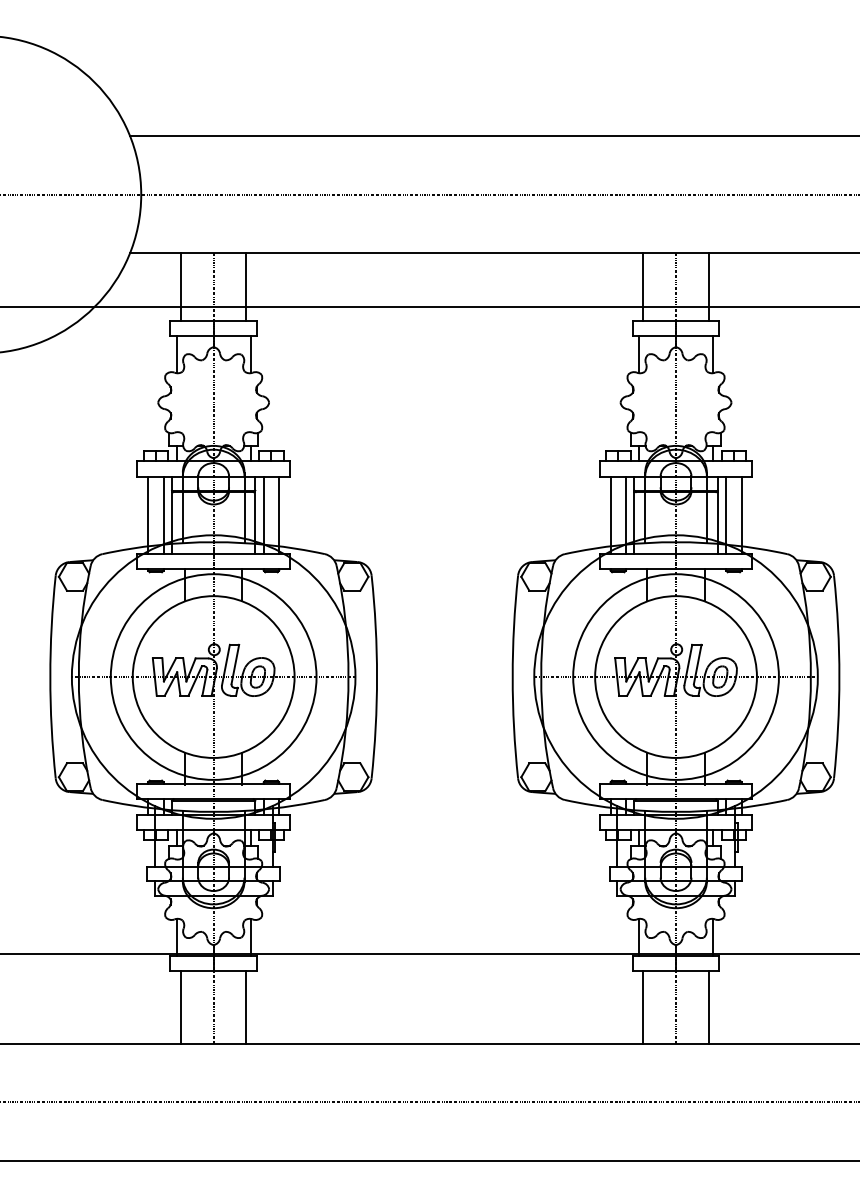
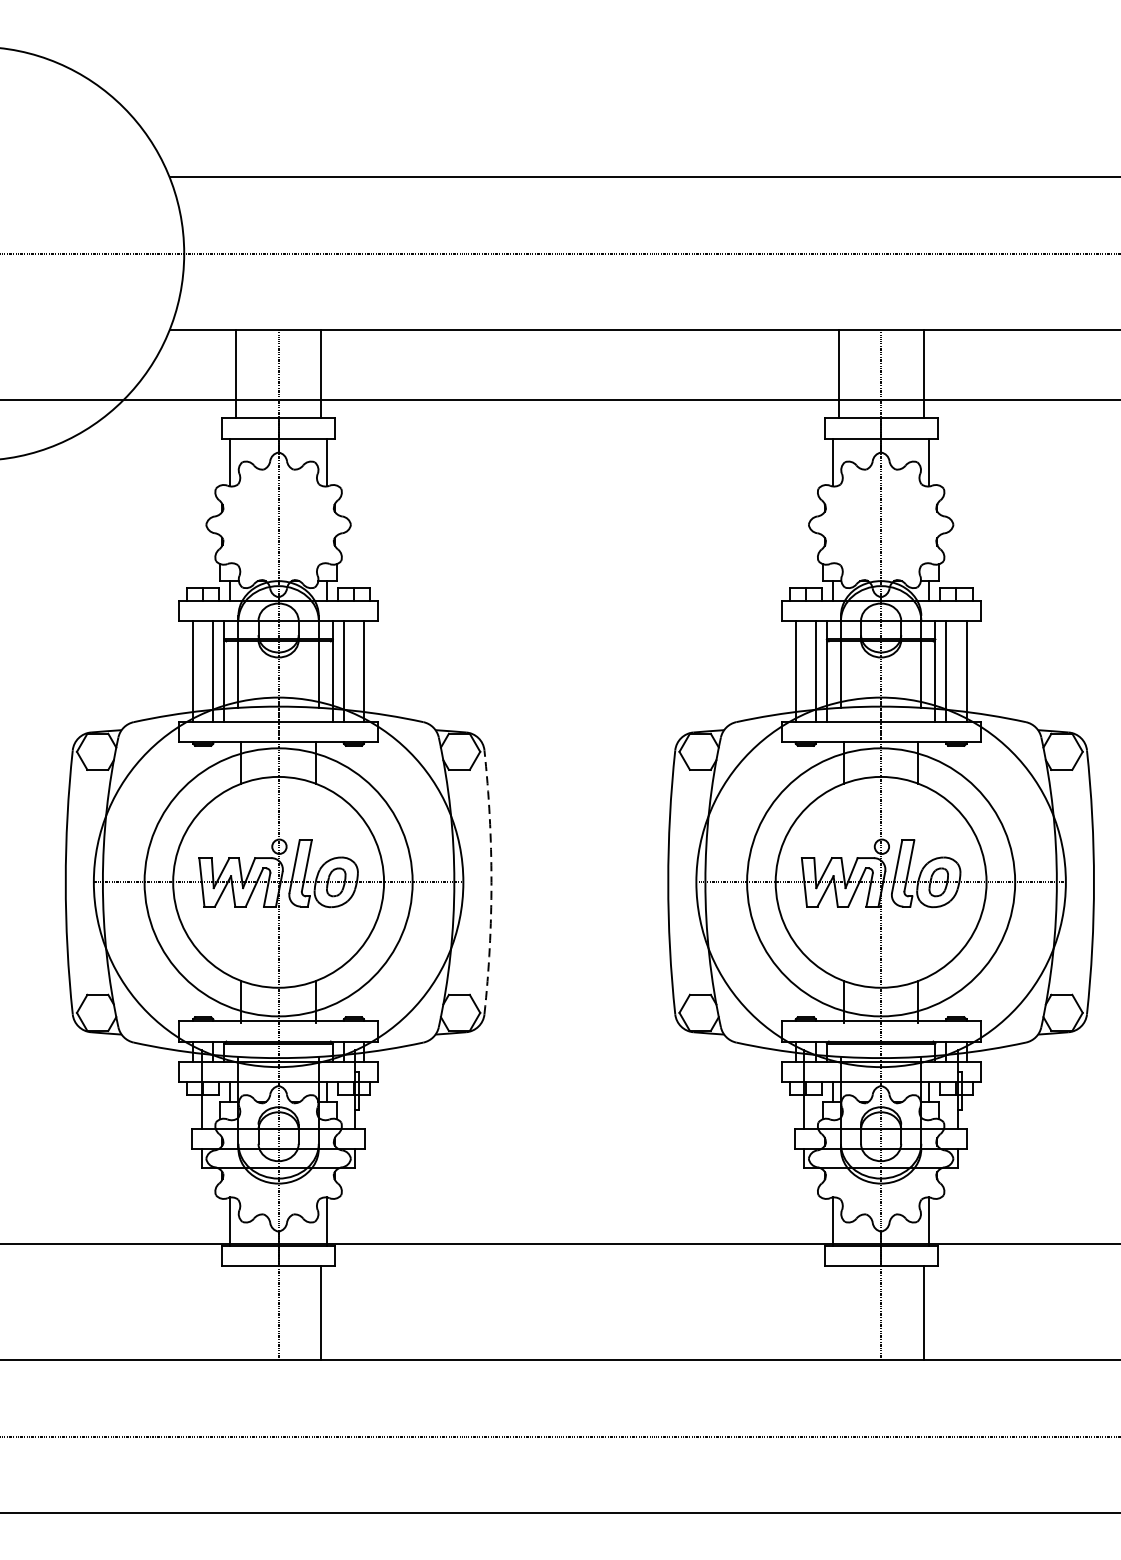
arc: (377, 677) -> (492, 882), solid -> dashed
line: (181, 1007) -> (236, 1312), removed
line: (643, 1007) -> (838, 1312), removed

